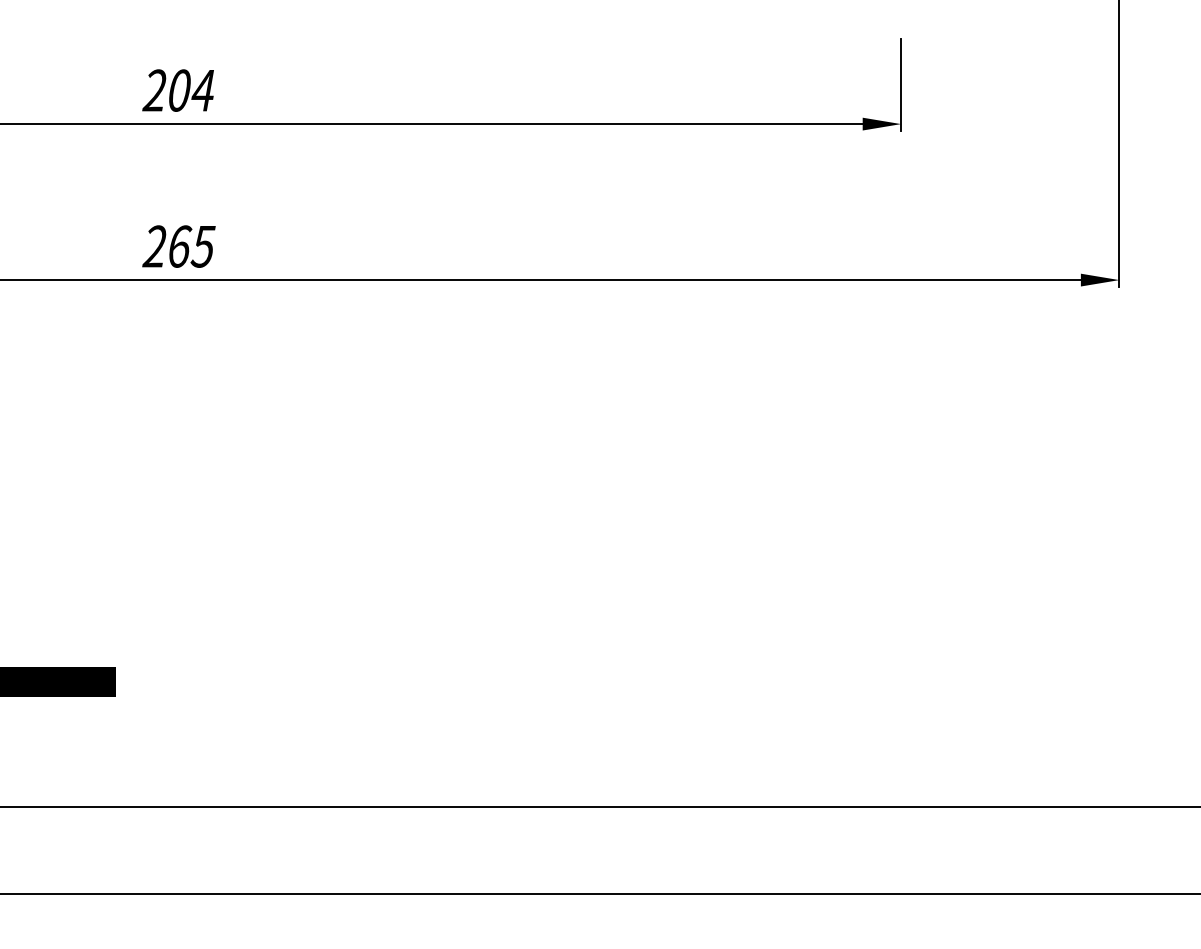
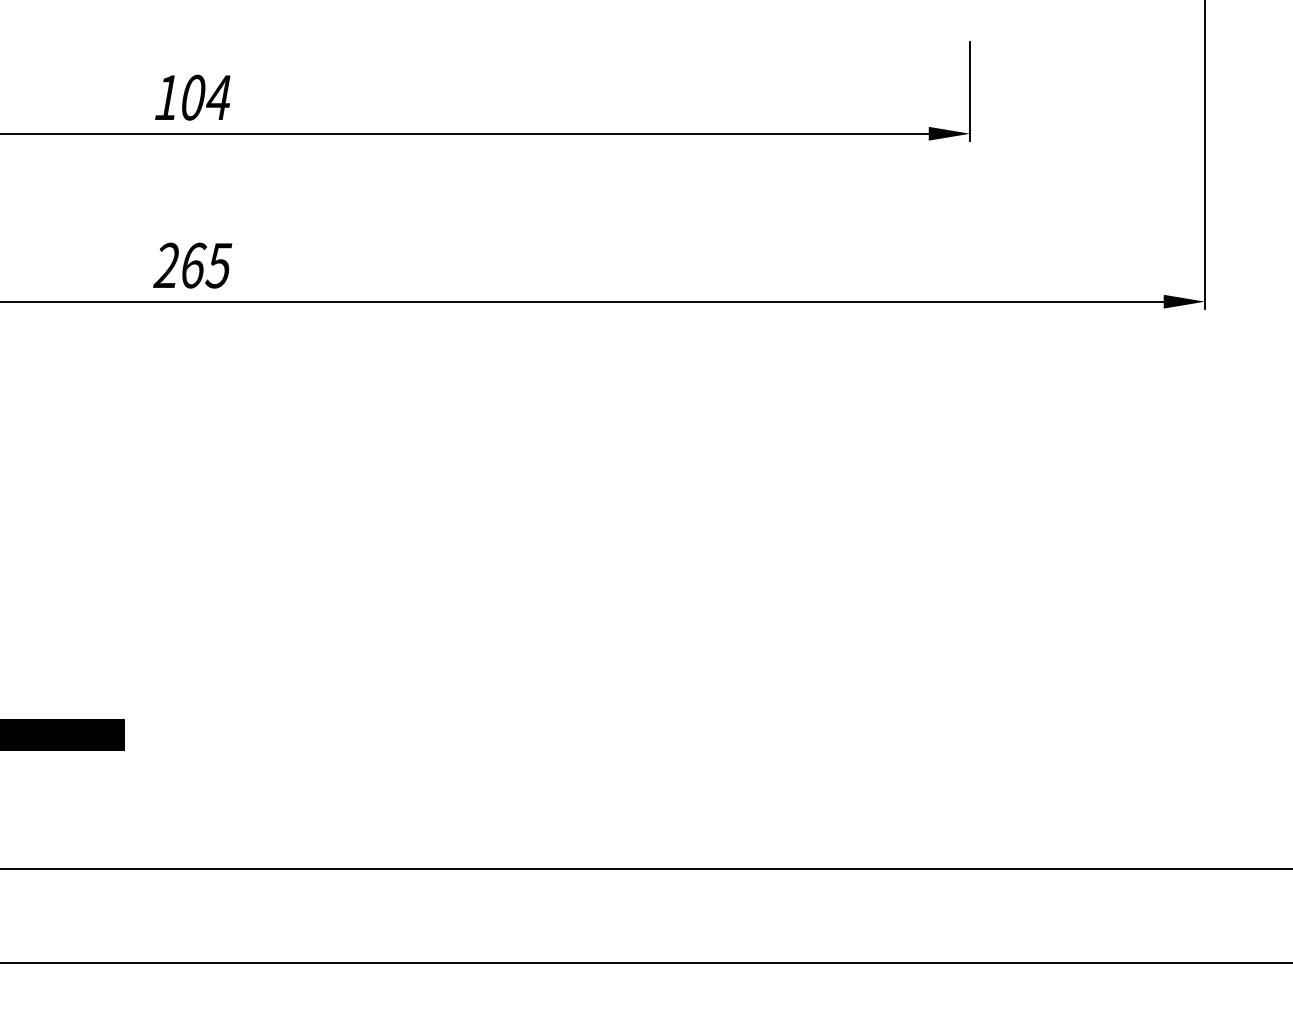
text: (153, 89) -> (165, 96), 204 -> 104

